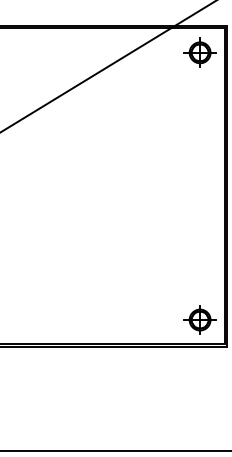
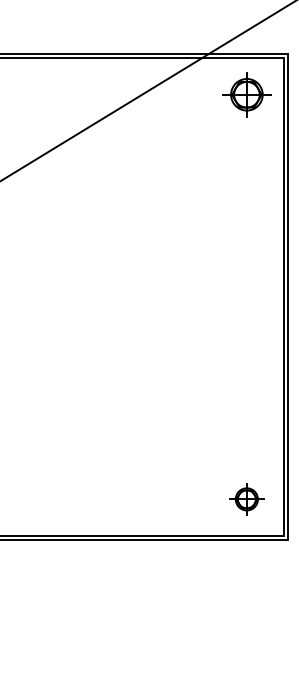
part: (199, 319) -> (245, 498), size x0.7

